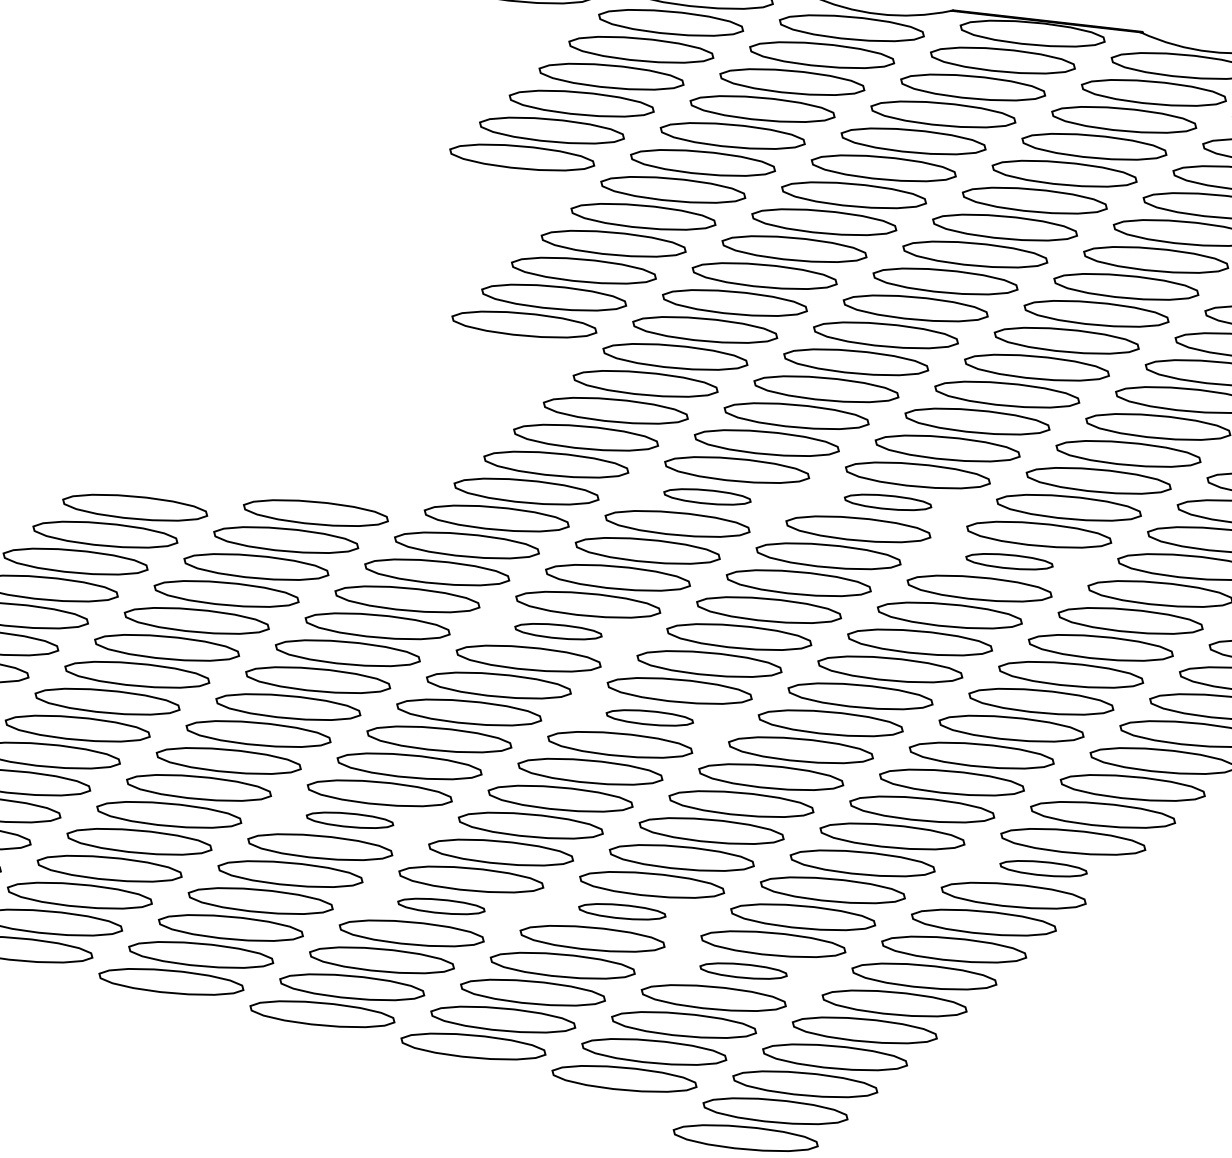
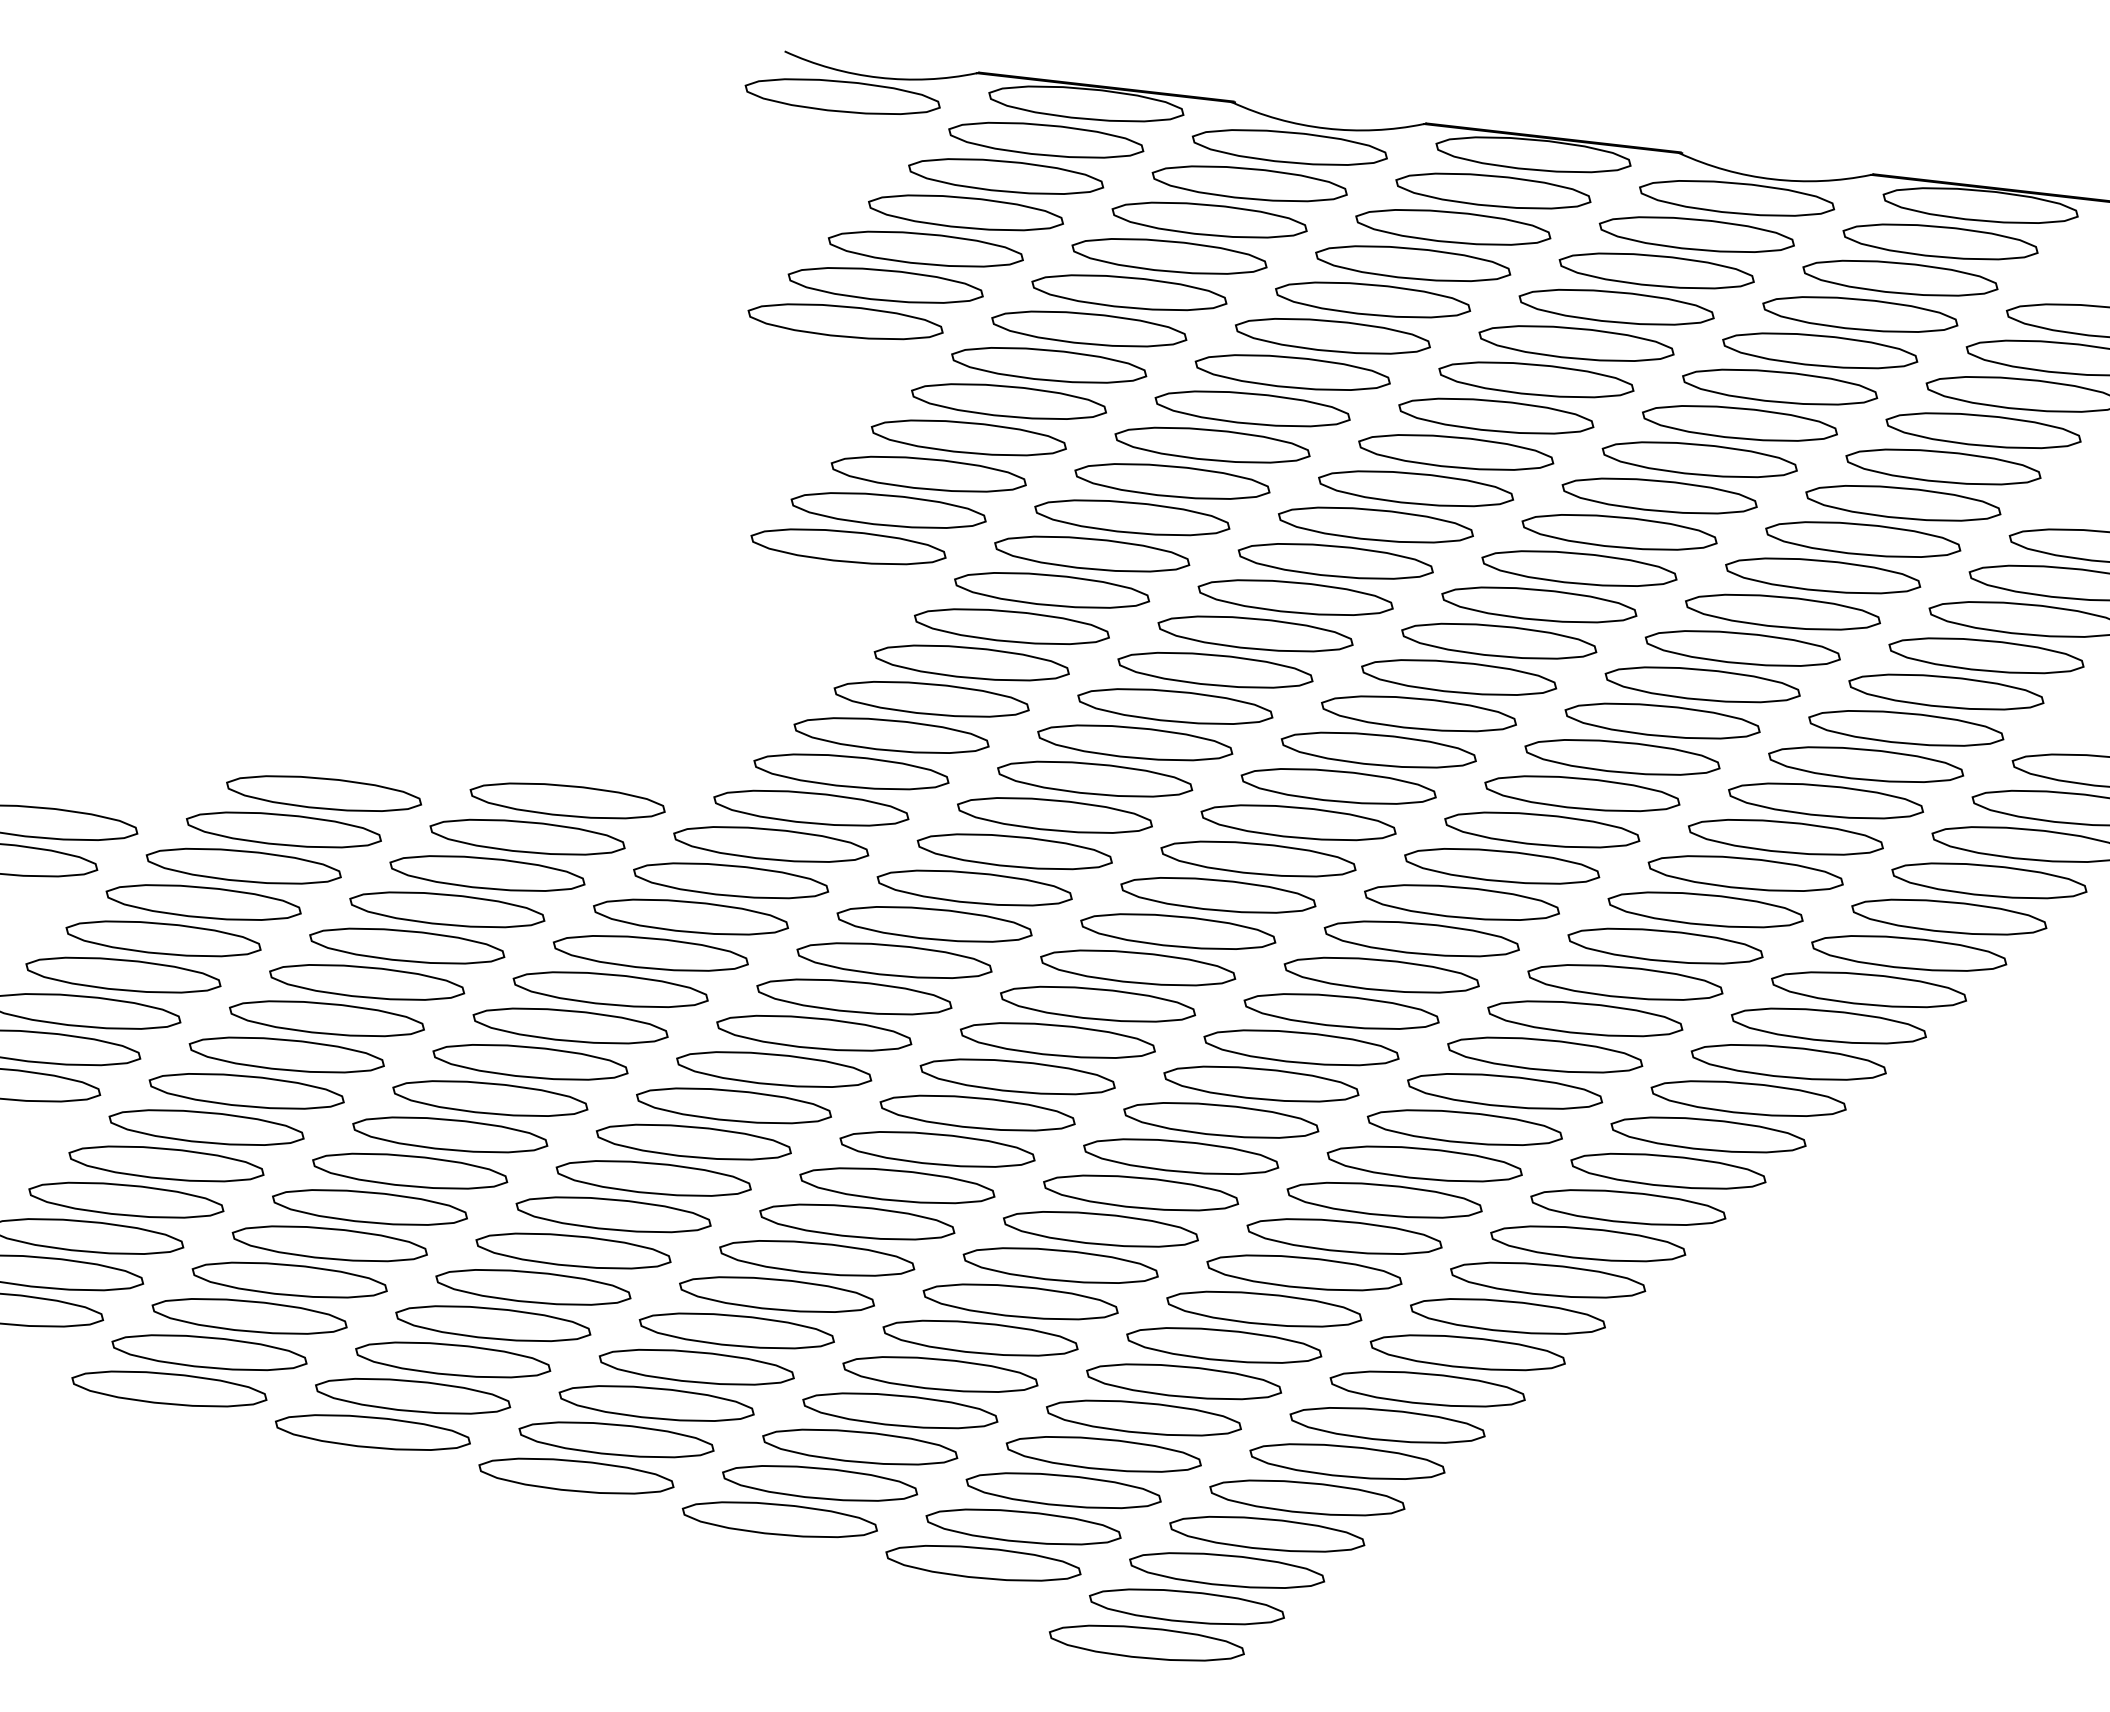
part: (707, 496) -> (1095, 778), size x1.67
part: (887, 502) -> (1338, 786), size x1.67
part: (1009, 561) -> (1502, 866), size x1.67
part: (558, 631) -> (894, 960), size x1.67
part: (649, 717) -> (1017, 1076), size x1.67
part: (349, 820) -> (613, 1214), size x1.67
part: (1043, 868) -> (1548, 1279), size x1.67
part: (441, 906) -> (736, 1330), size x1.67
part: (622, 911) -> (980, 1337), size x1.67
part: (743, 970) -> (1143, 1417), size x1.67

